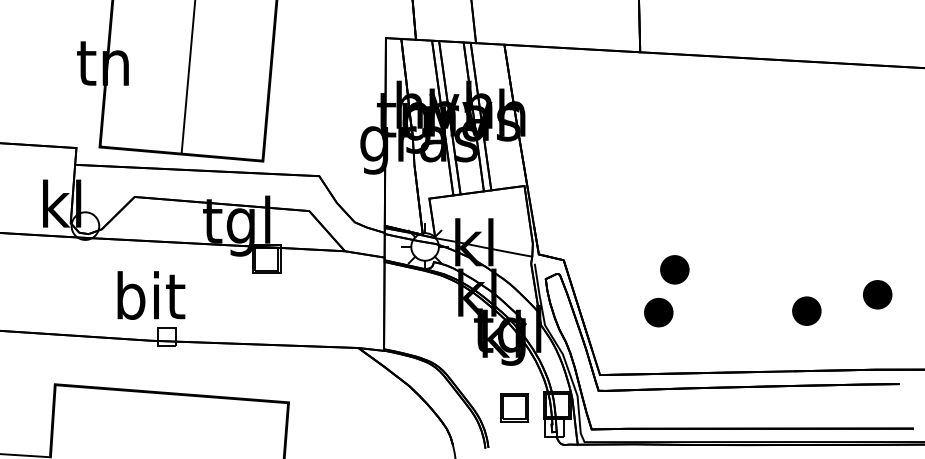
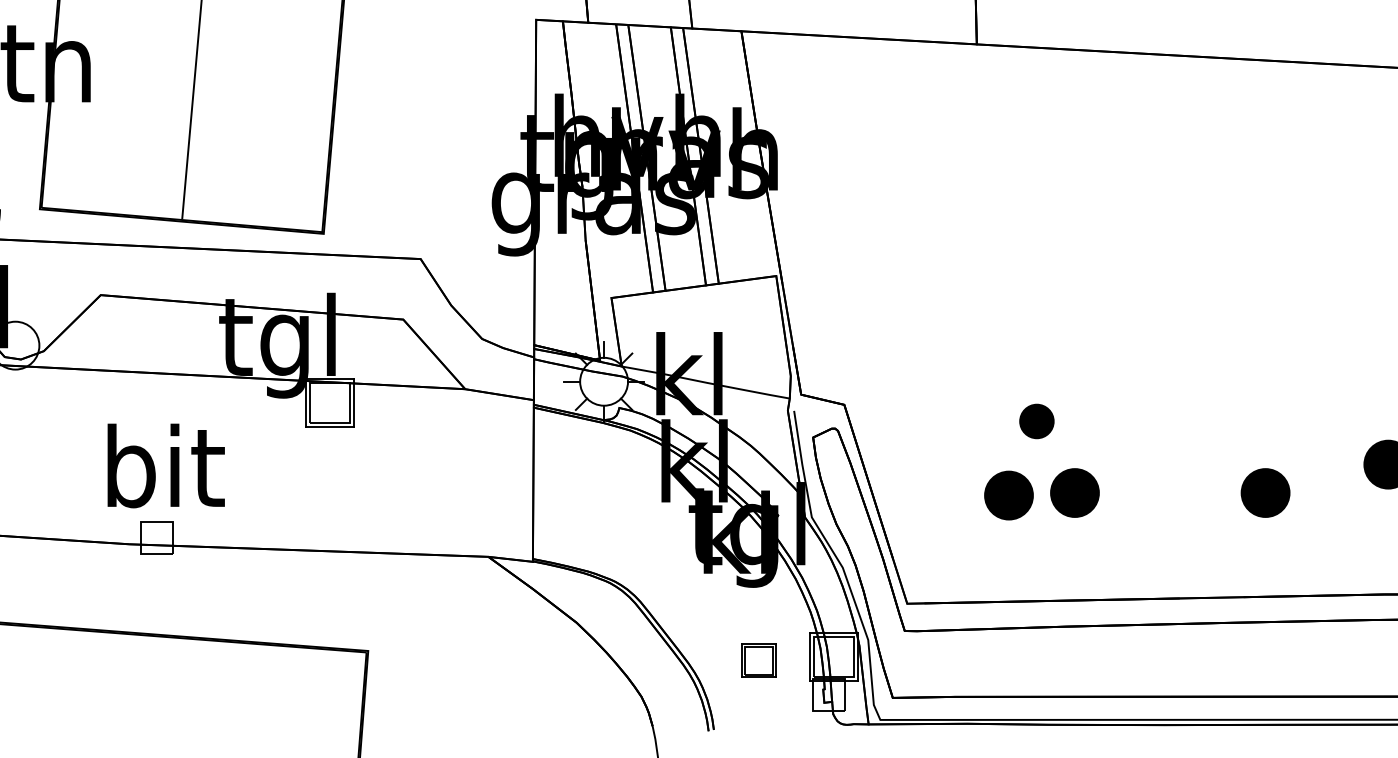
part: (674, 269) -> (1036, 420), size x0.7
text: (151, 295) -> (166, 465), moved
part: (696, 310) -> (1074, 491), added
part: (514, 407) -> (758, 659), size x0.7

